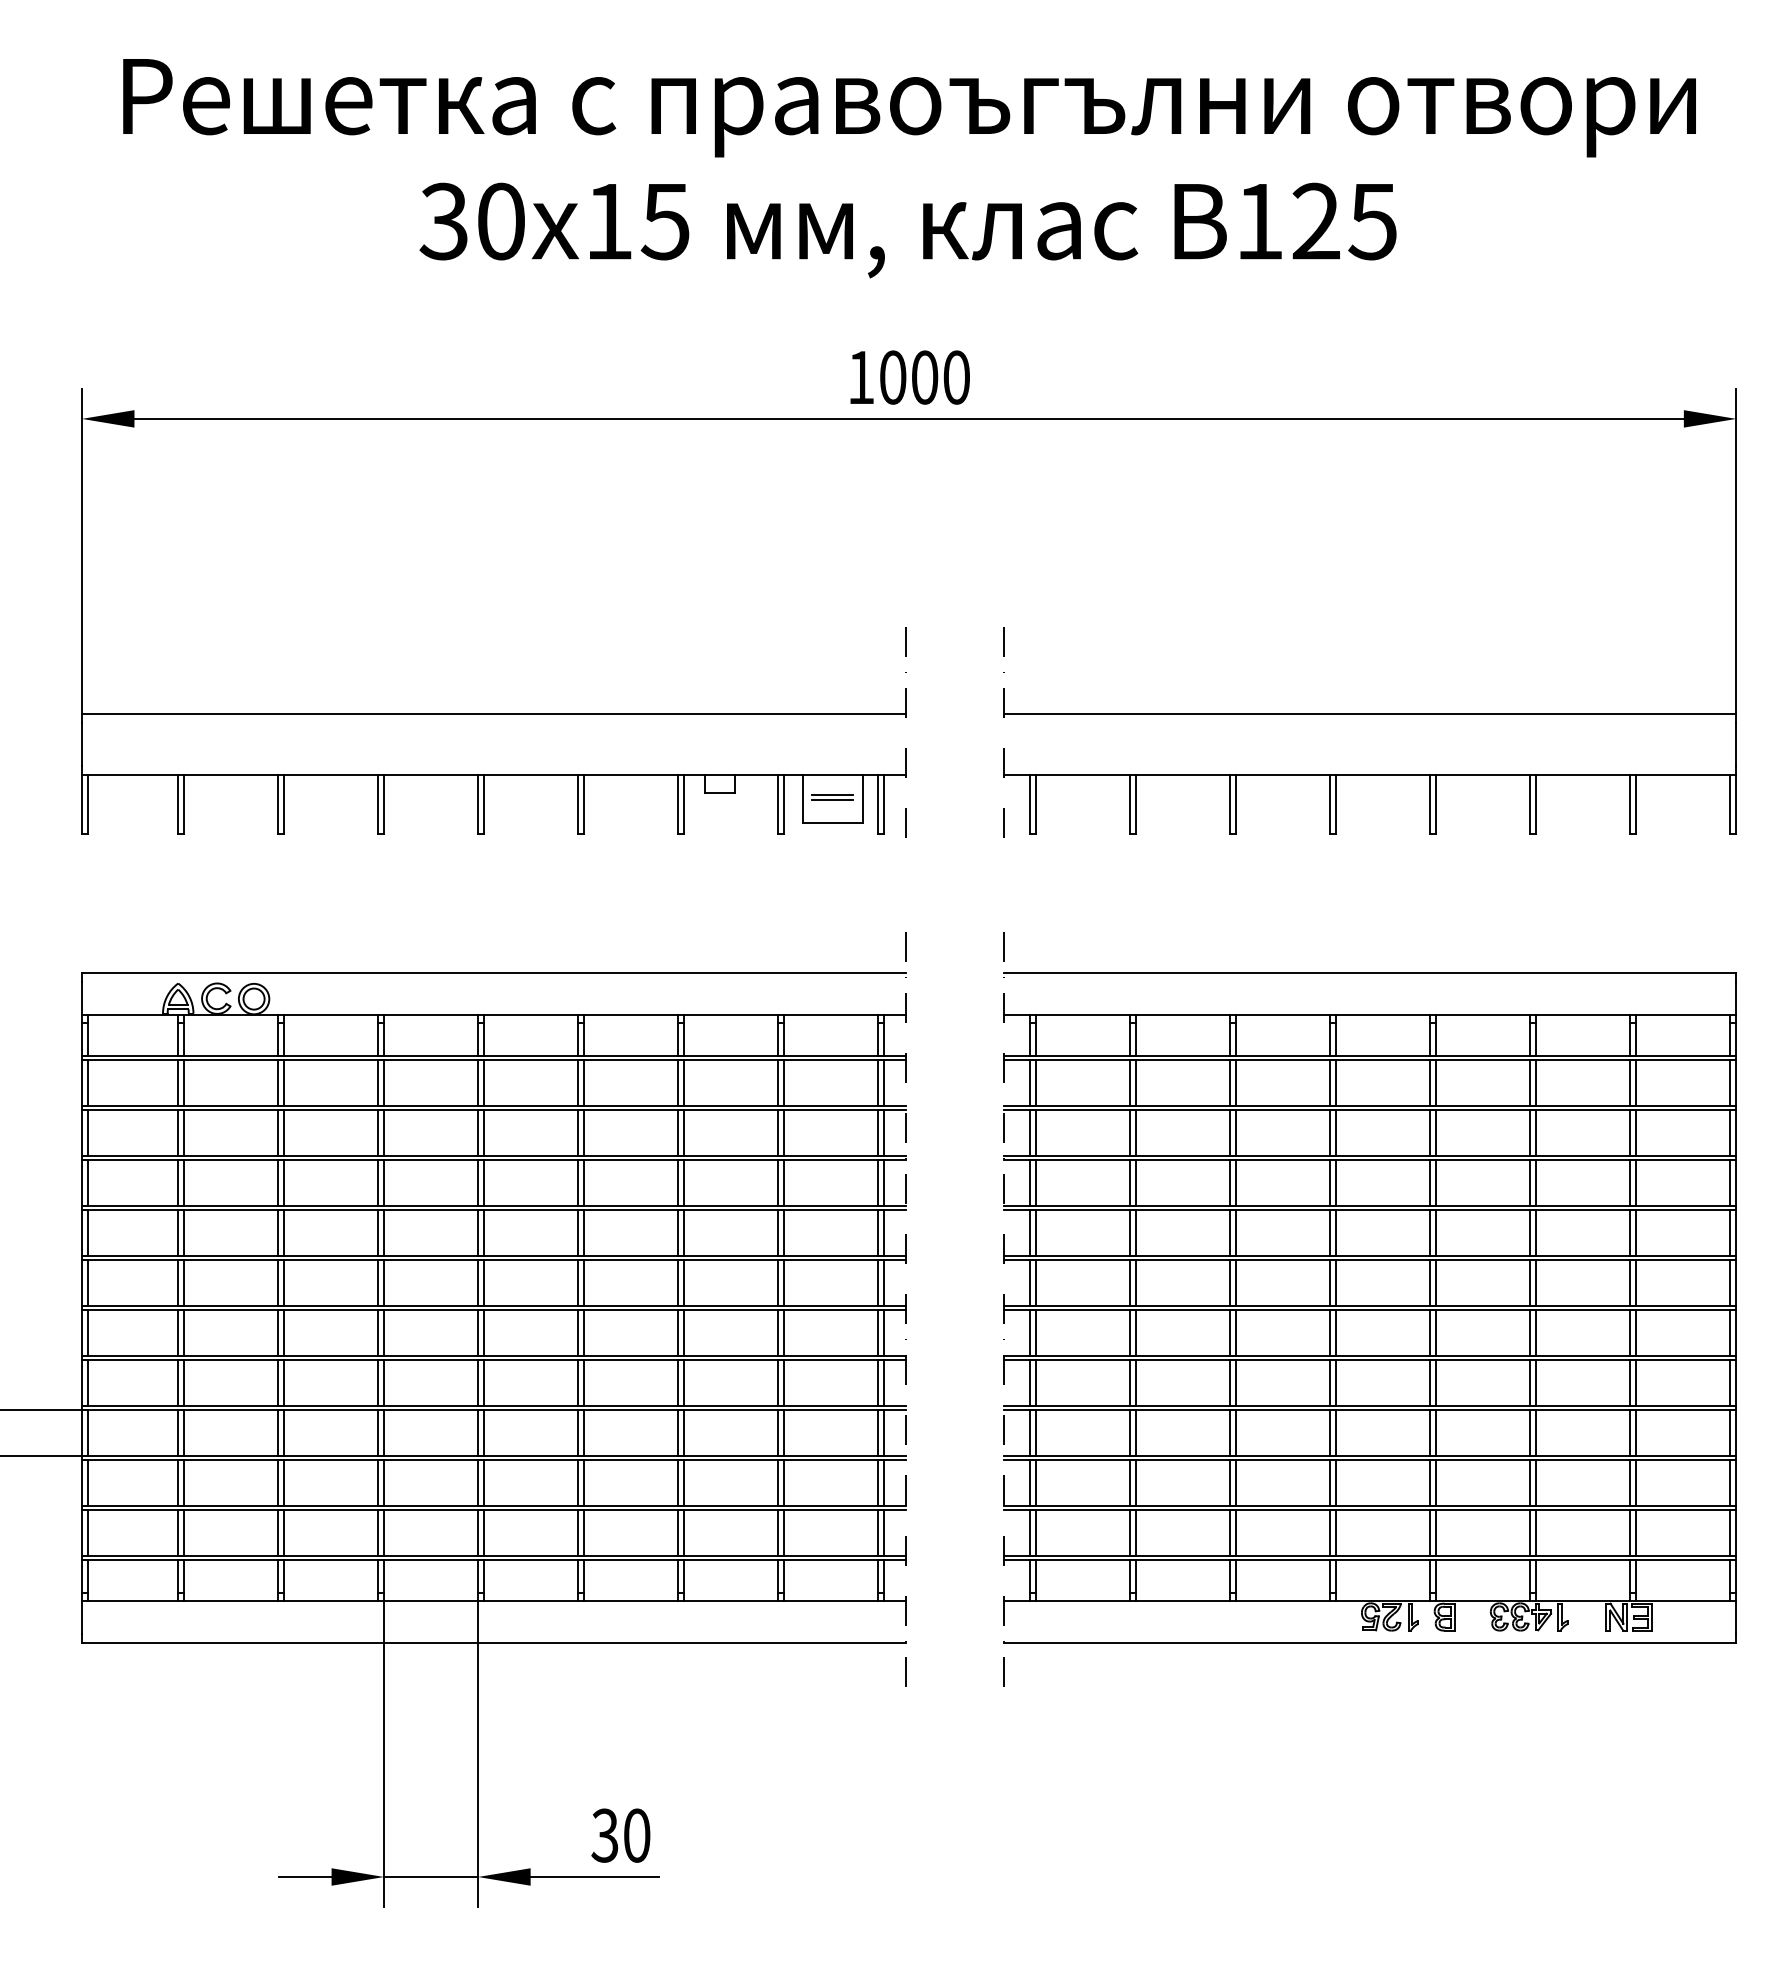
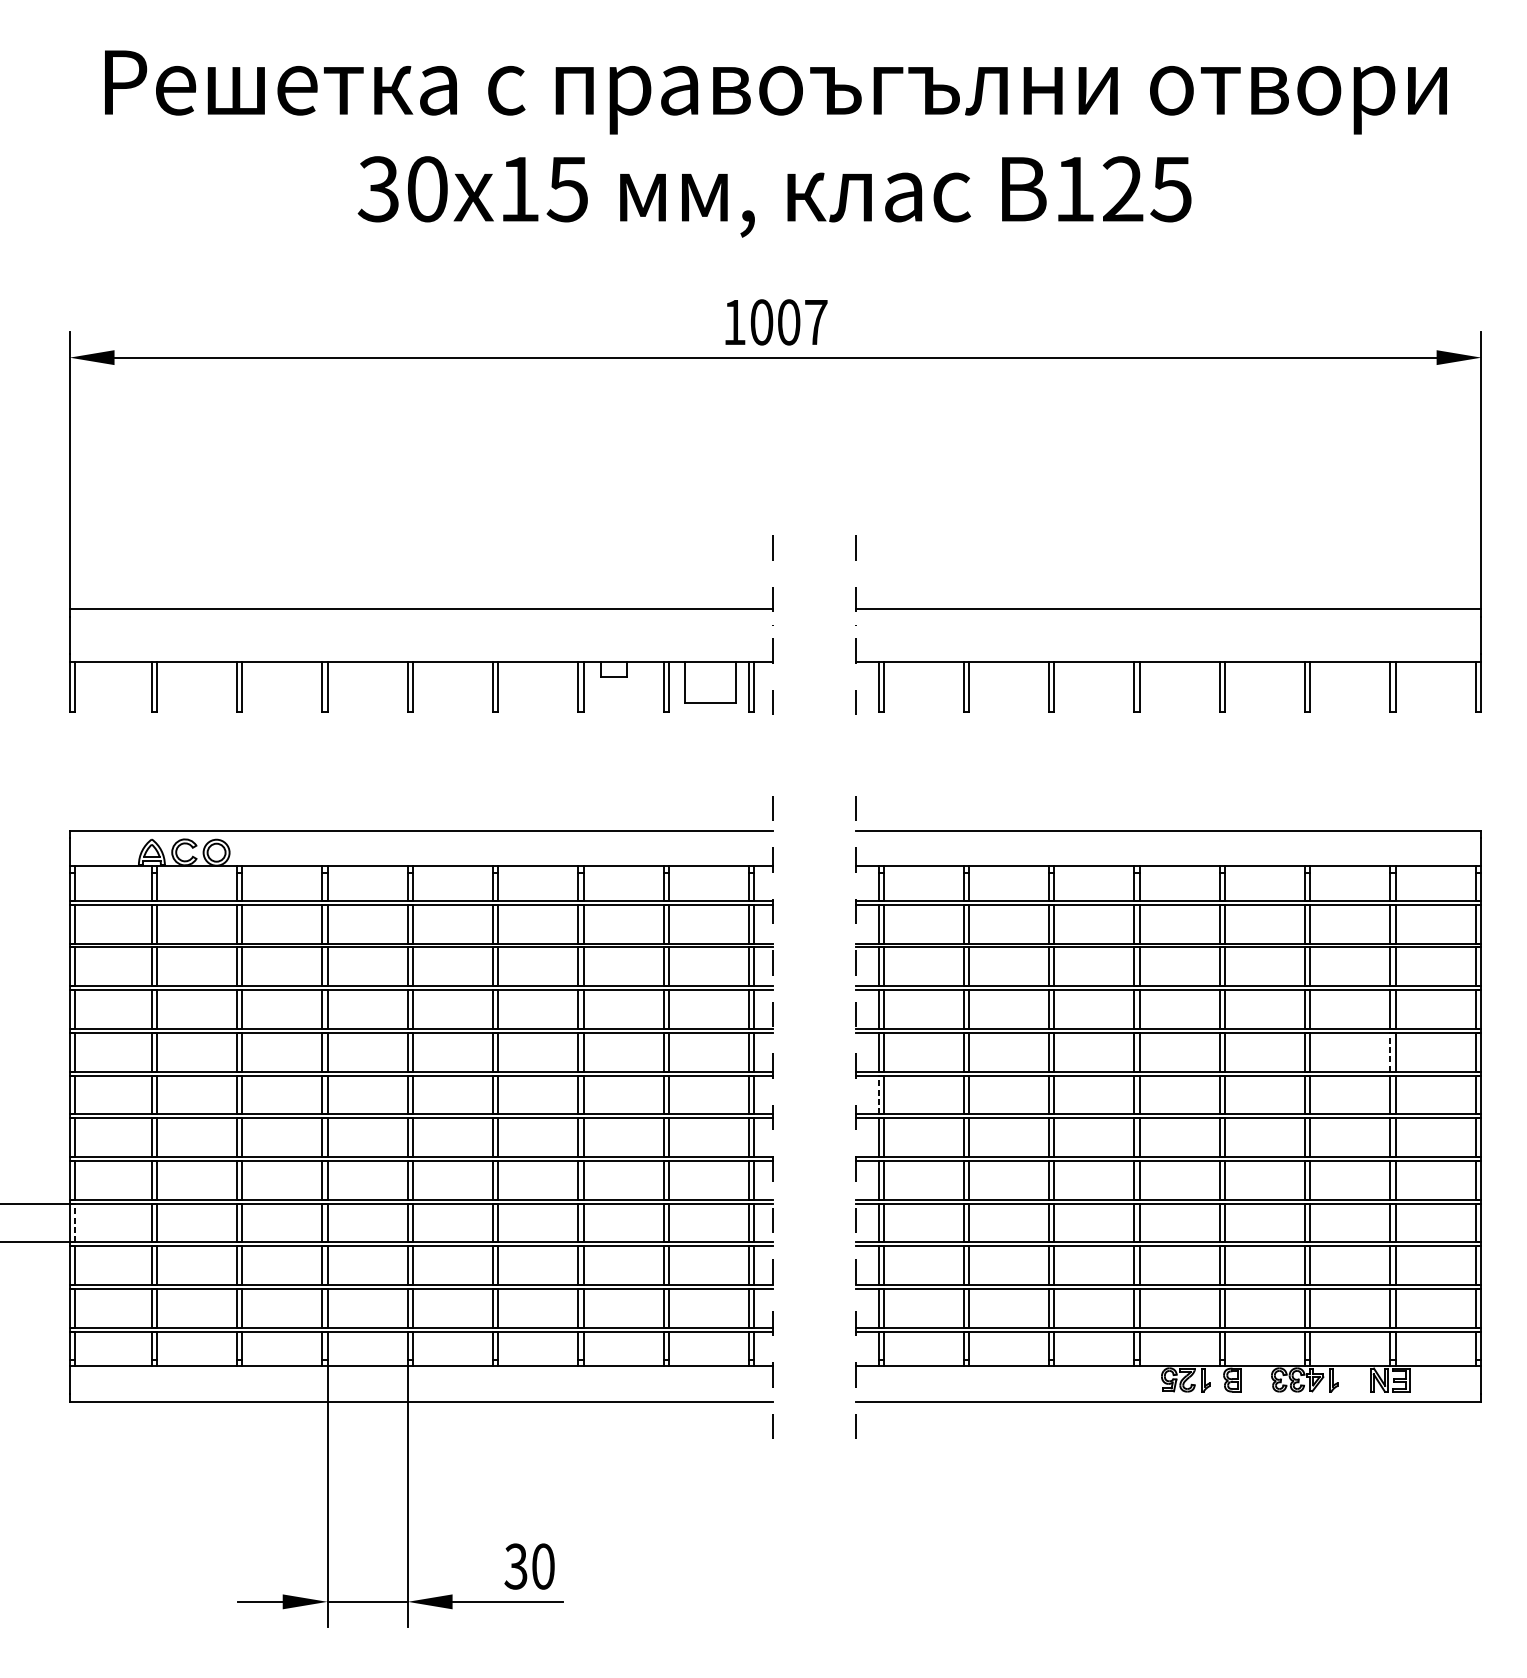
text: (956, 377) -> (815, 322), 1000 -> 1007
part: (832, 797) -> (710, 680), removed
line: (1629, 1232) -> (1390, 1051), solid -> dashed
line: (1029, 1282) -> (878, 1094), solid -> dashed
line: (87, 1432) -> (74, 1222), solid -> dashed

